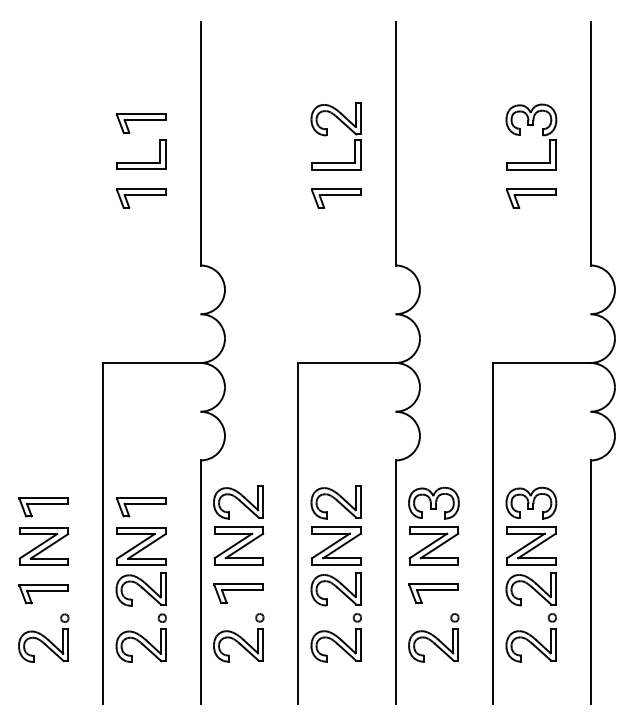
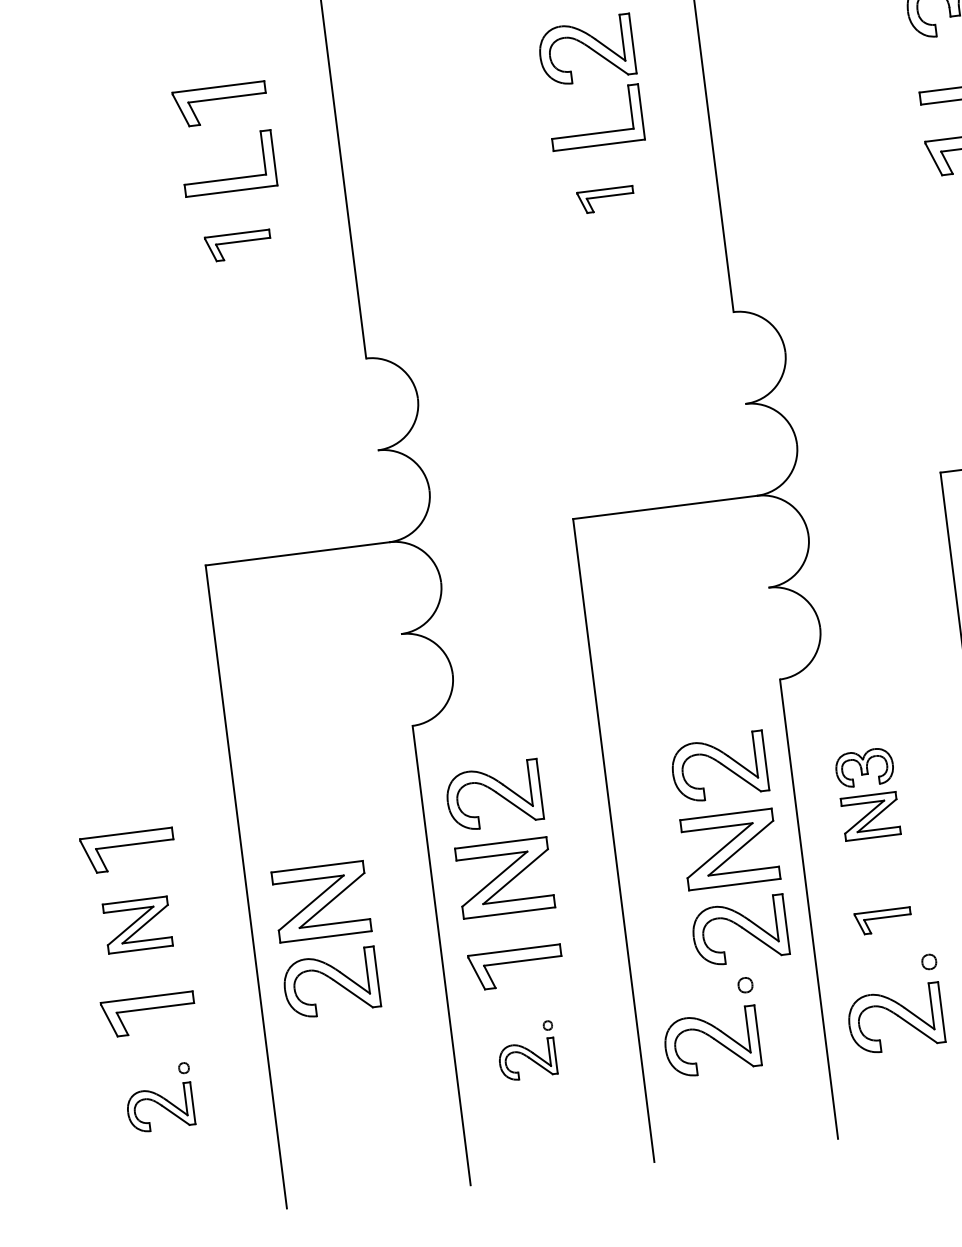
part: (141, 198) -> (238, 246), size x0.7
part: (336, 198) -> (606, 199), size x0.6
part: (141, 507) -> (312, 828), removed
part: (433, 525) -> (866, 793), size x0.6
part: (335, 545) -> (728, 848), moved
part: (43, 546) -> (137, 925), size x0.7
part: (433, 593) -> (883, 921), size x0.6
part: (43, 637) -> (158, 1096), size x0.7
part: (140, 637) -> (341, 1073), removed
part: (238, 637) -> (526, 1050), size x0.6

